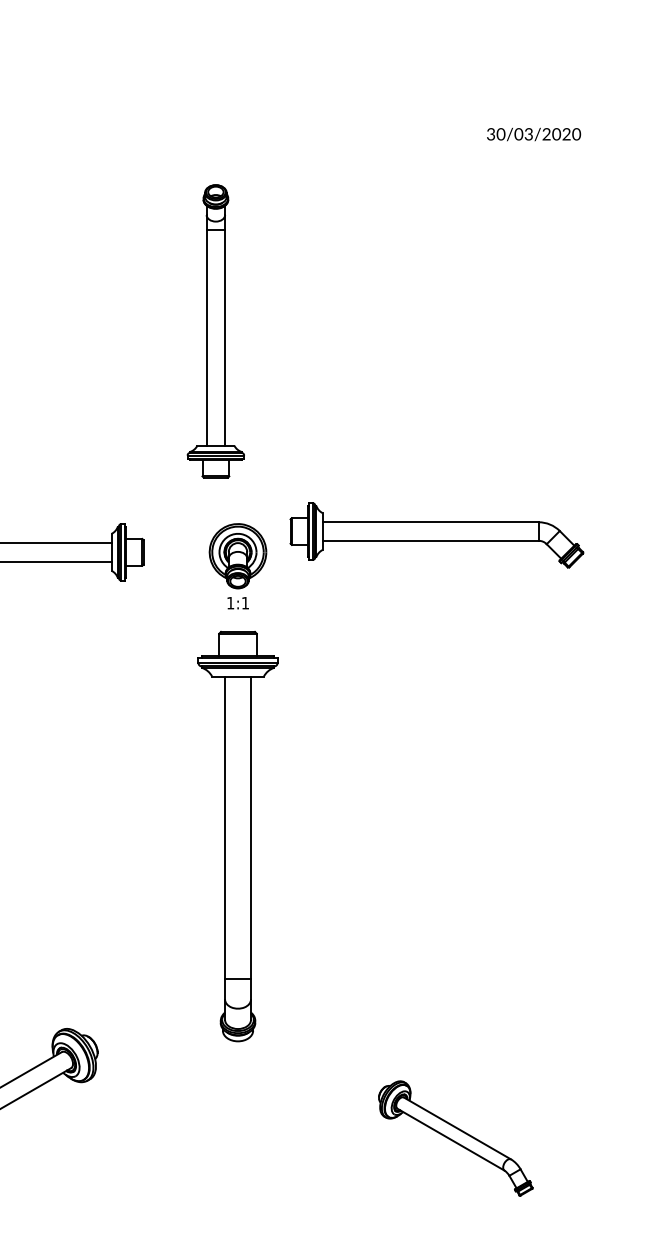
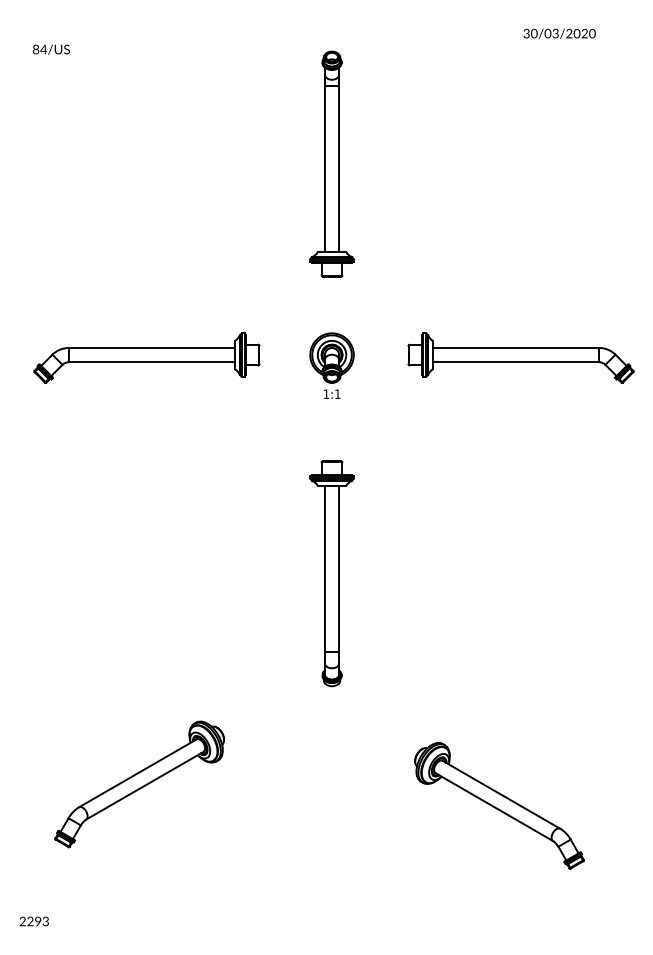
part: (215, 330) -> (331, 163), moved
part: (436, 534) -> (520, 357), moved
part: (237, 836) -> (331, 573), size x0.71
part: (455, 1138) -> (499, 805), size x1.43

